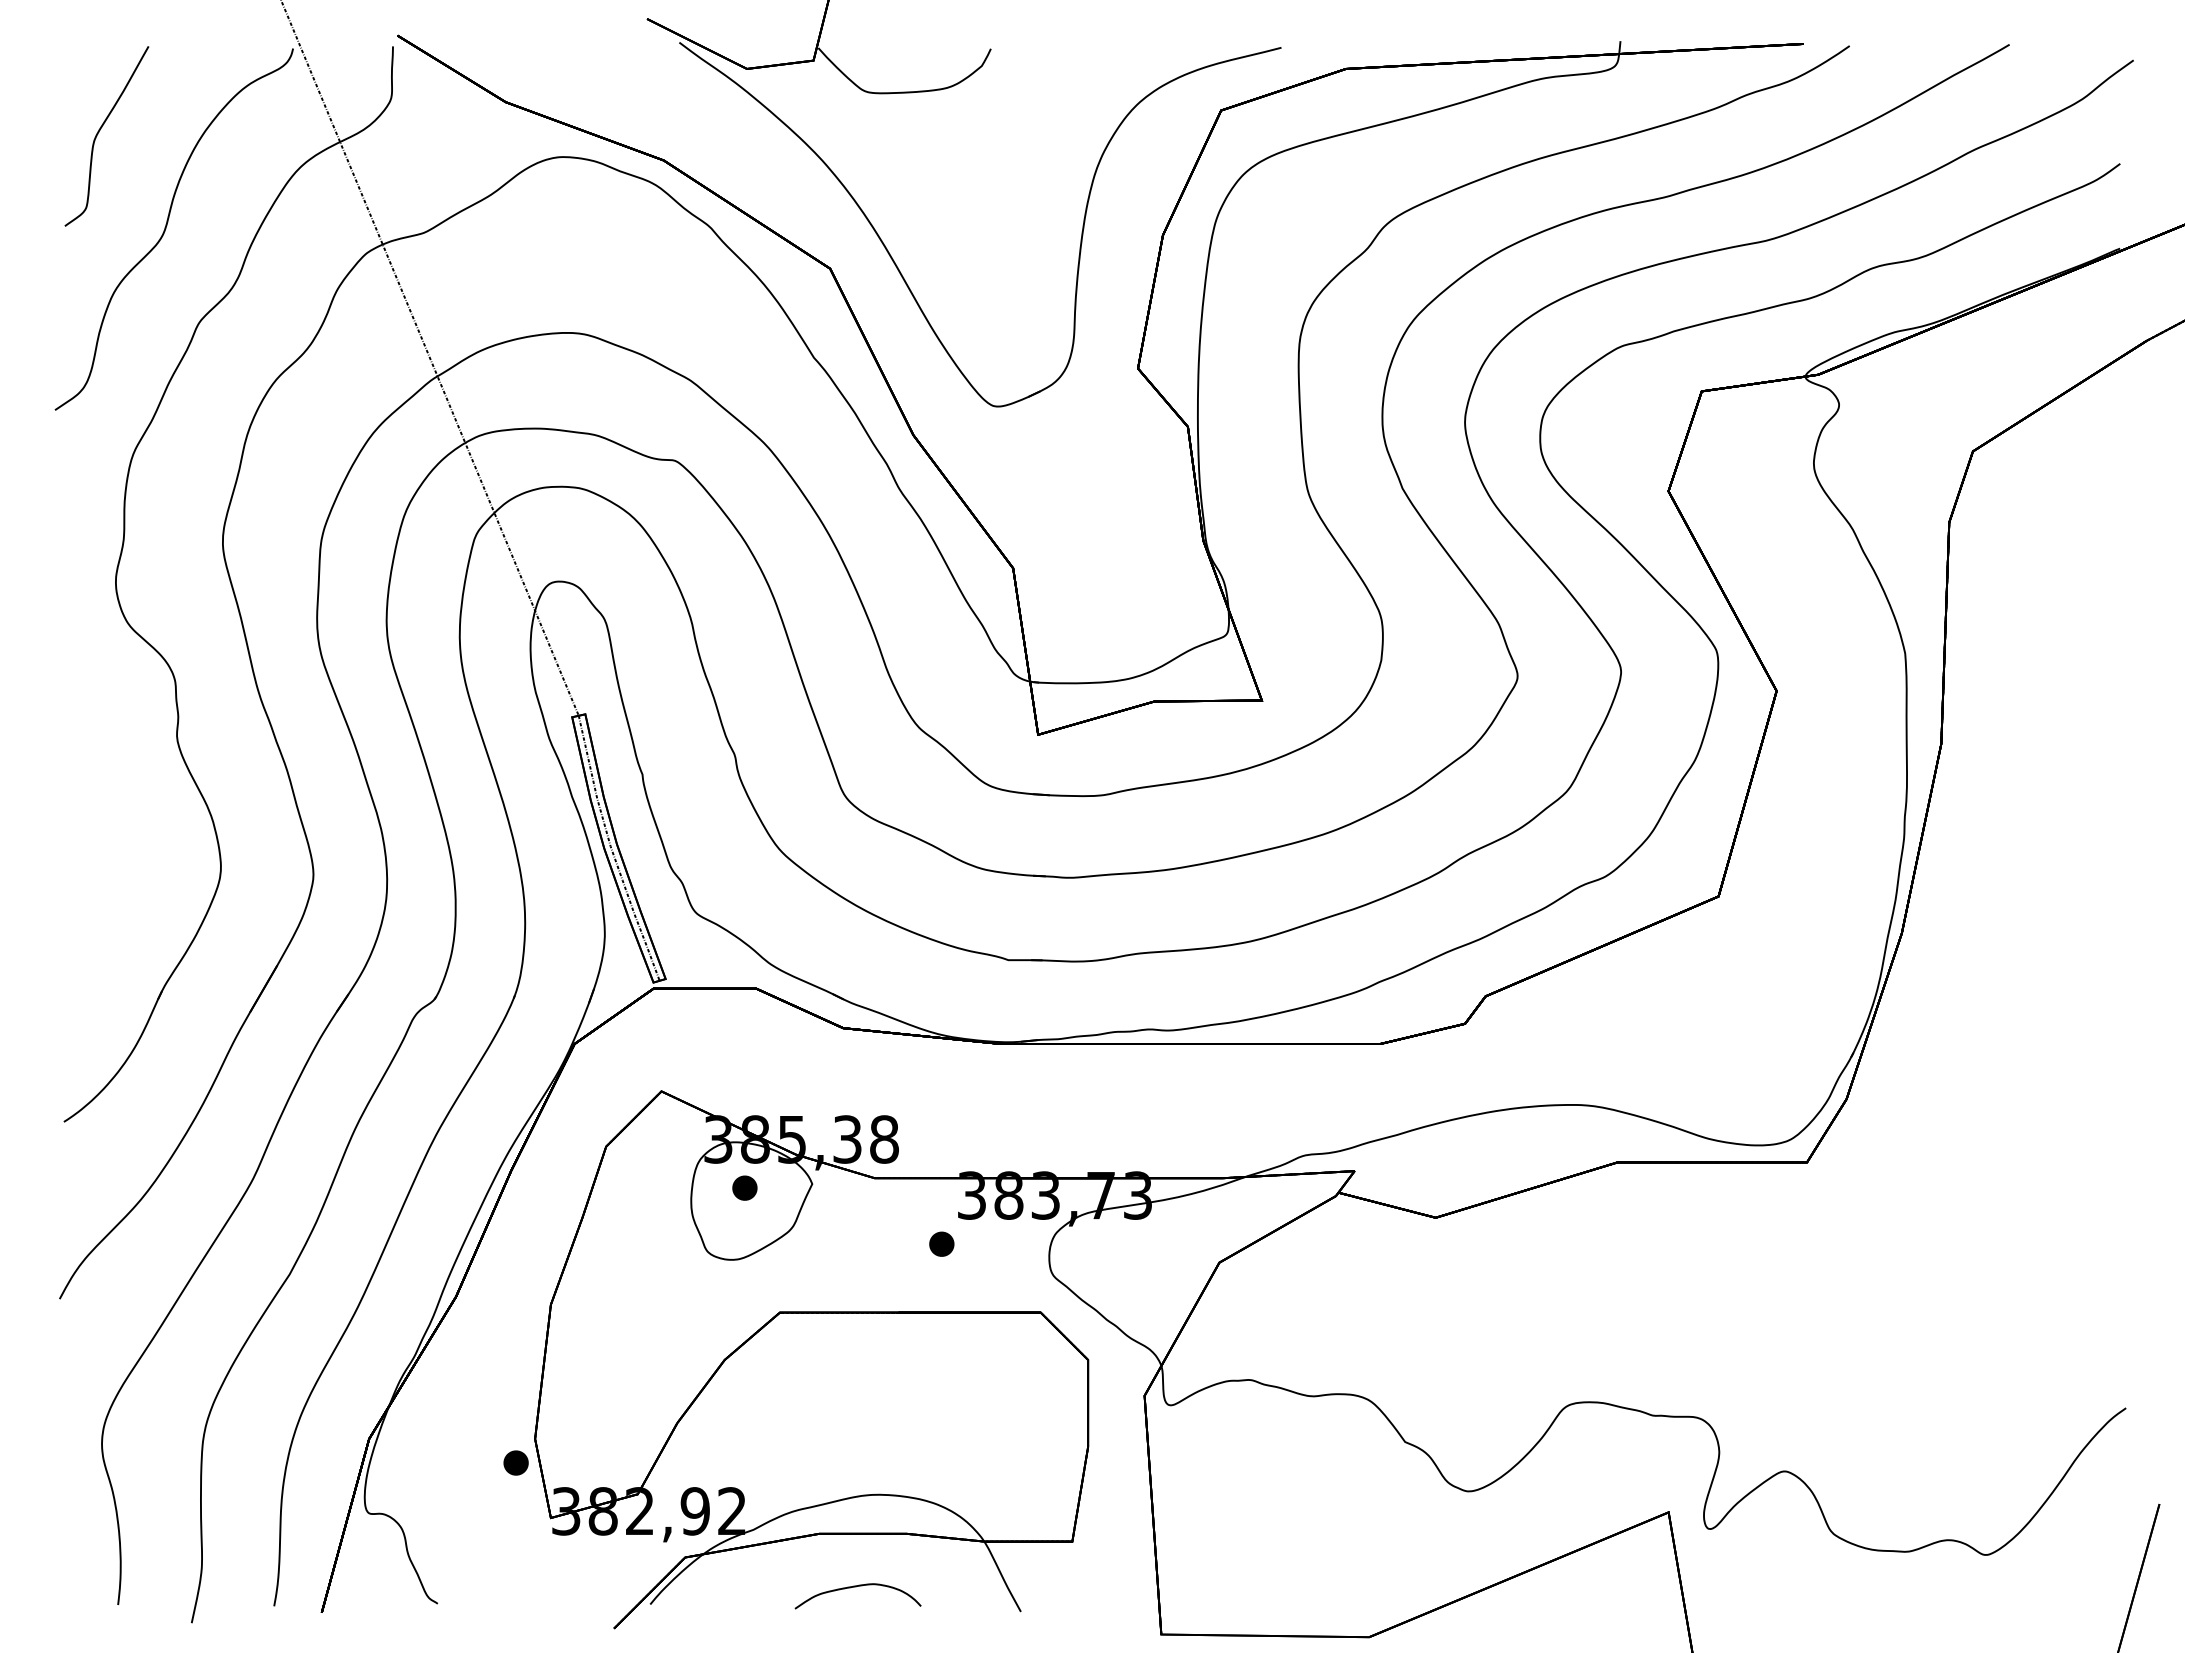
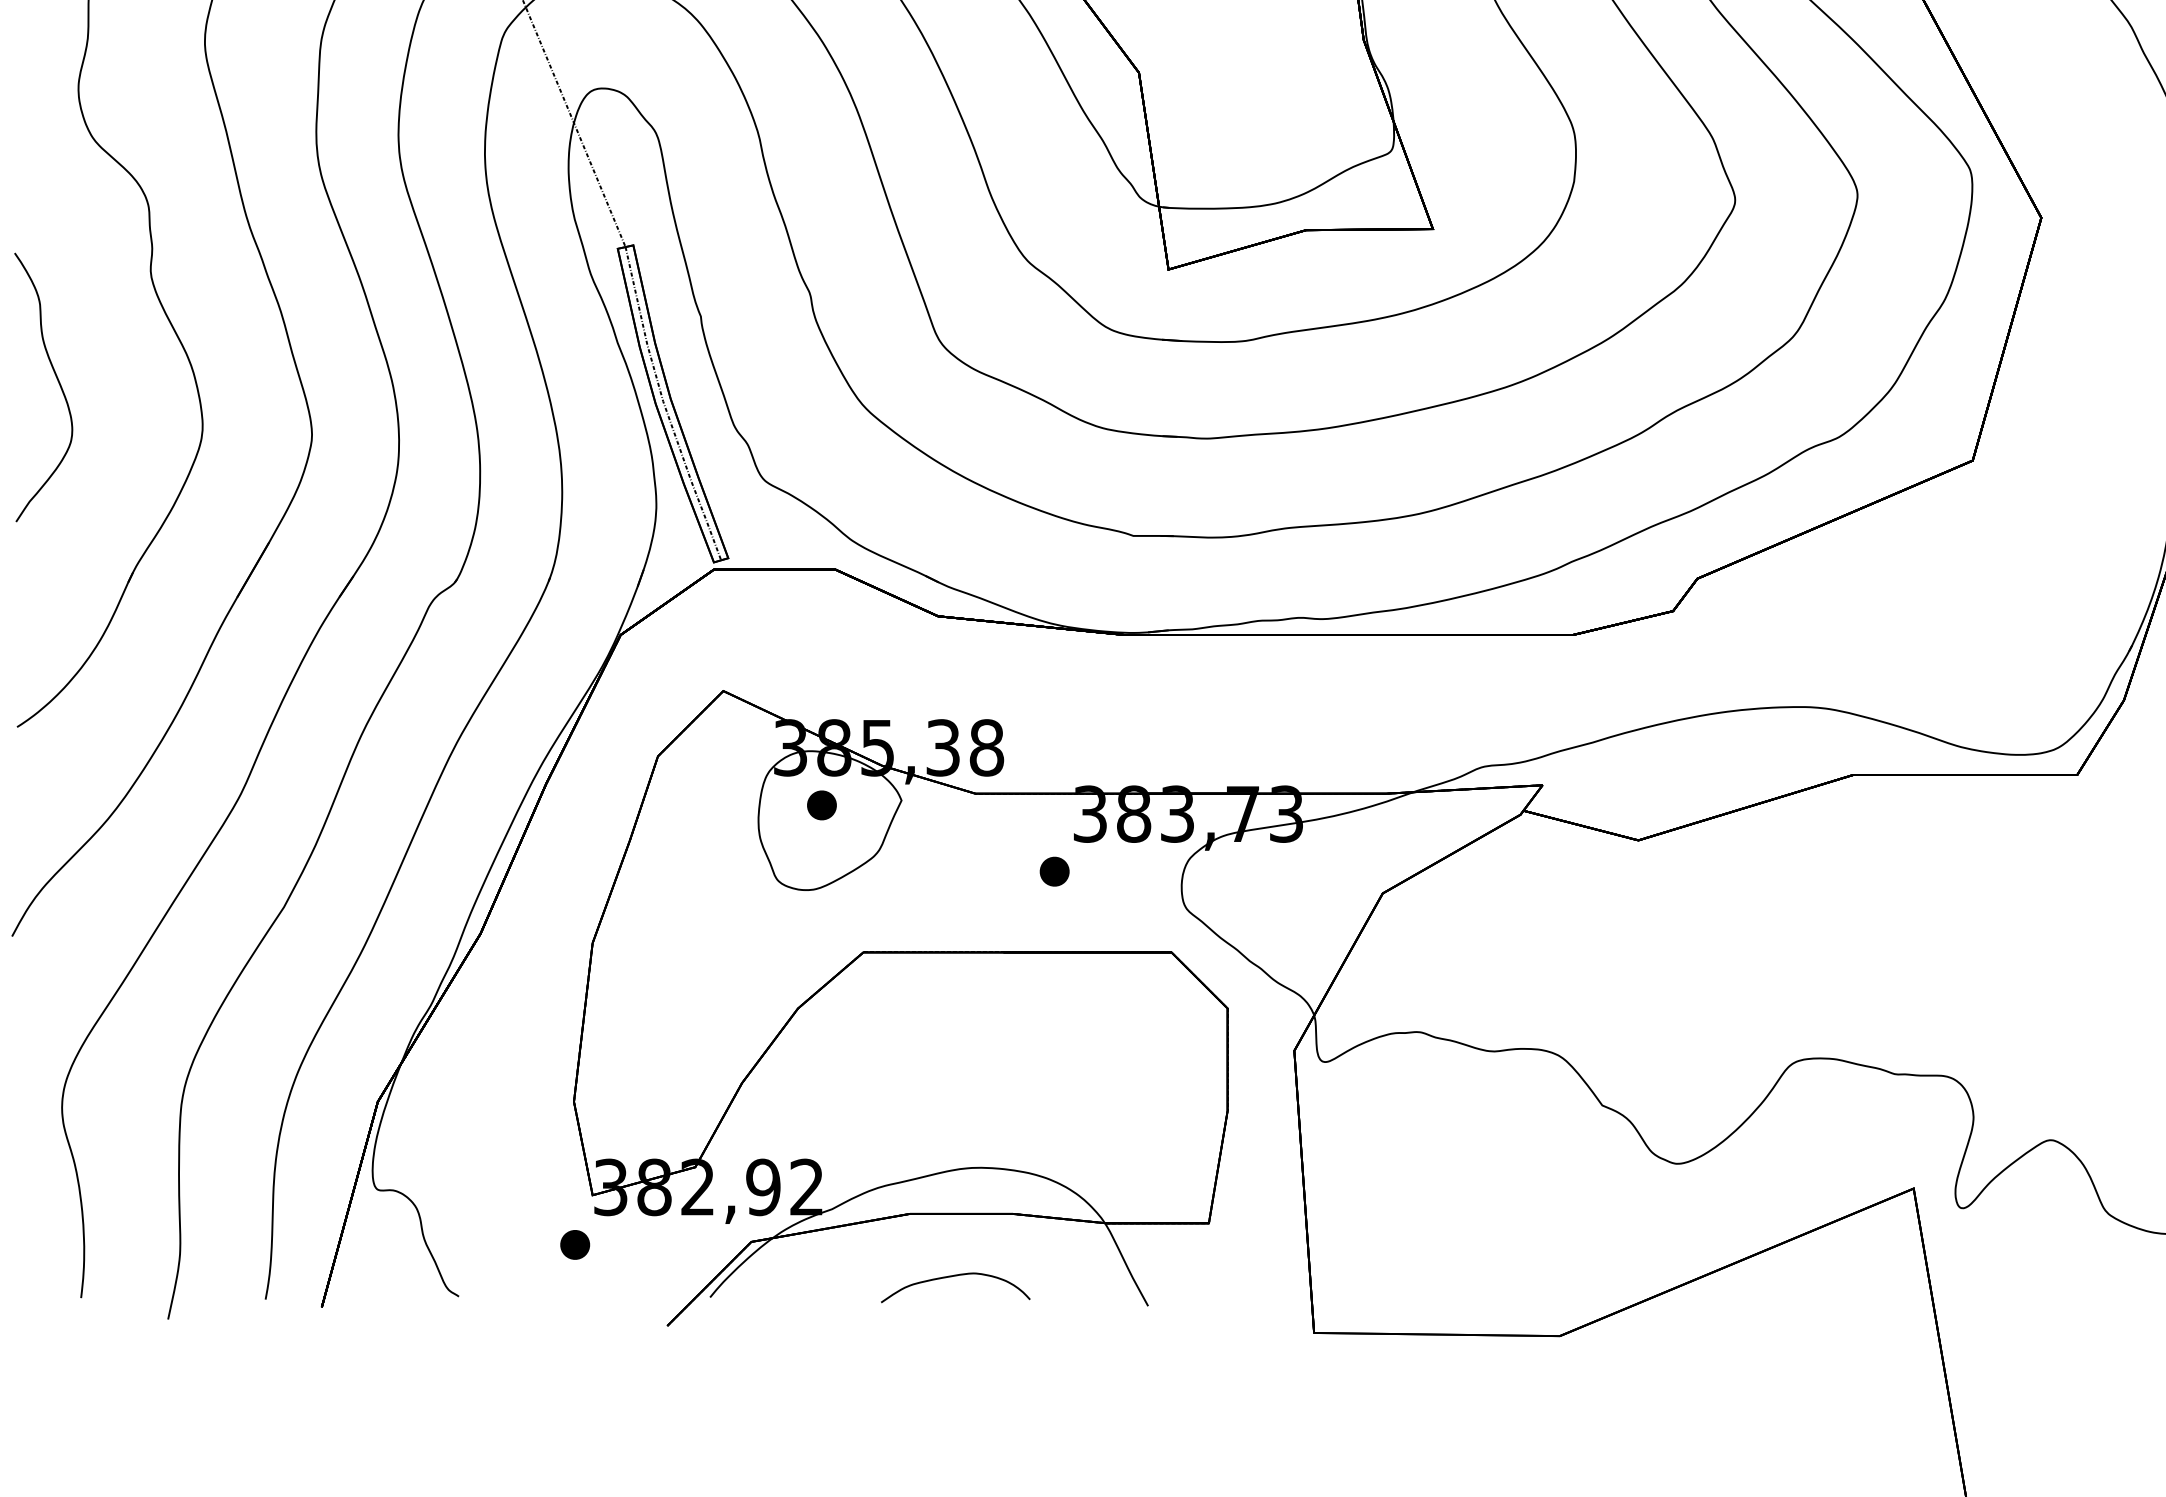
curve: (97, 828) -> (56, 380), added
part: (515, 1462) -> (574, 1244), moved

